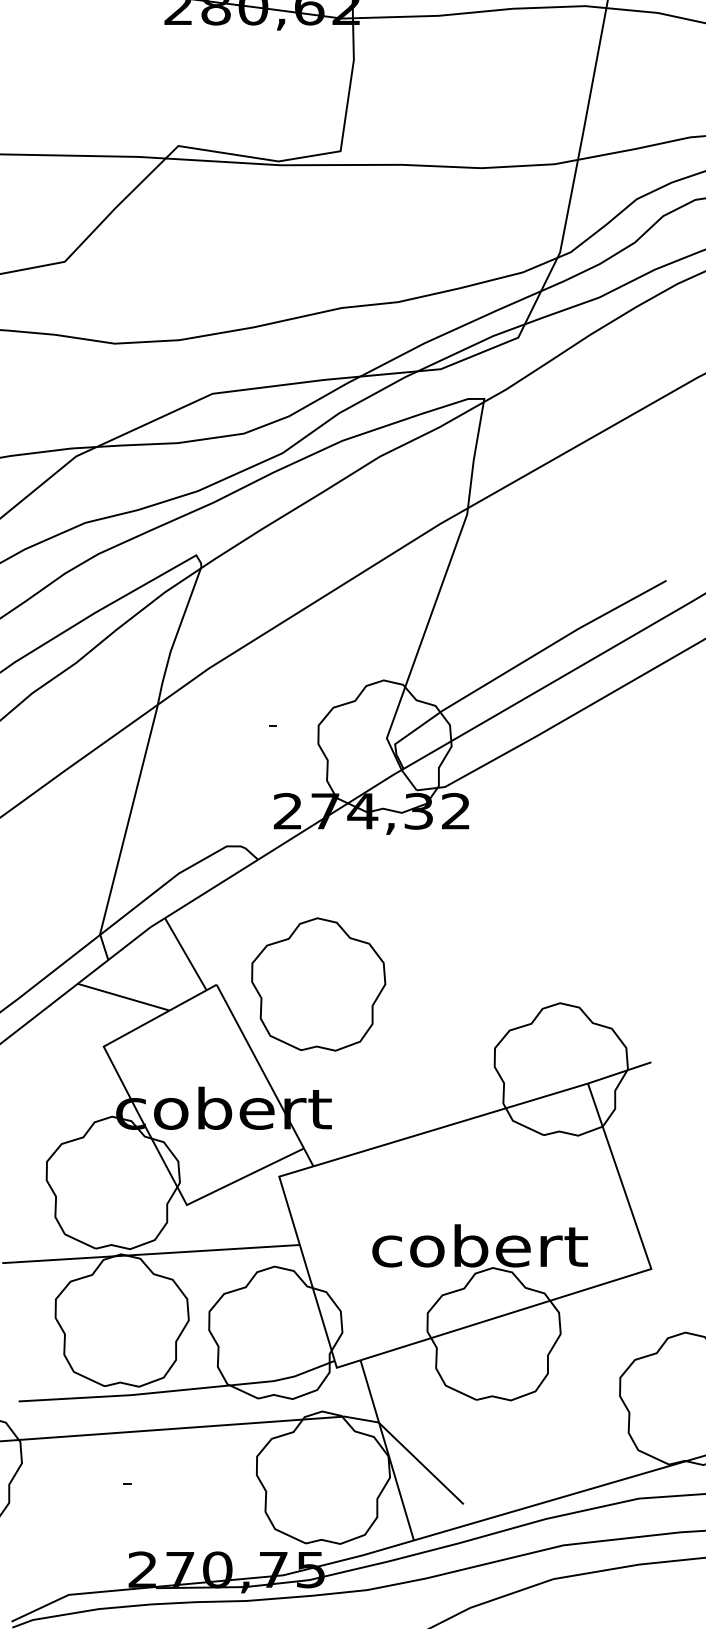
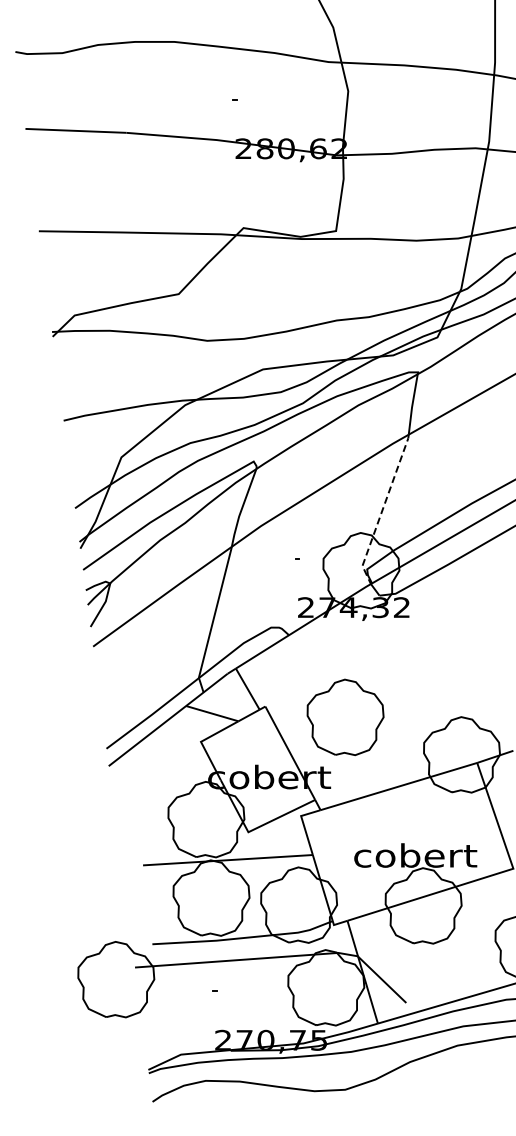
line: (421, 639) -> (382, 509), solid -> dashed
part: (318, 984) -> (345, 717), moved

